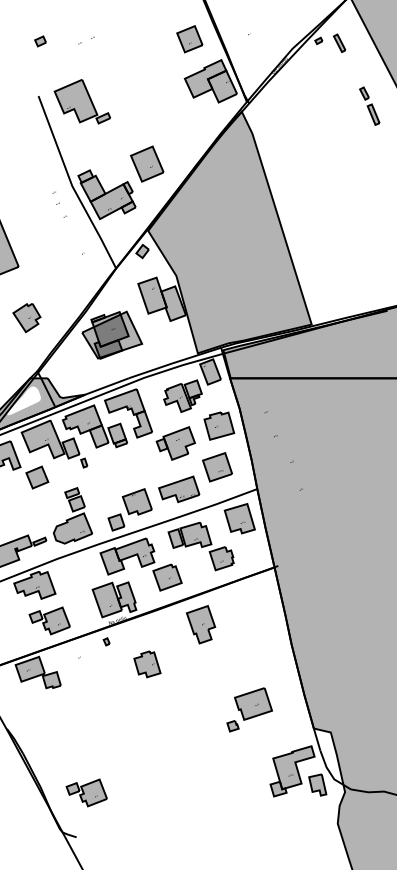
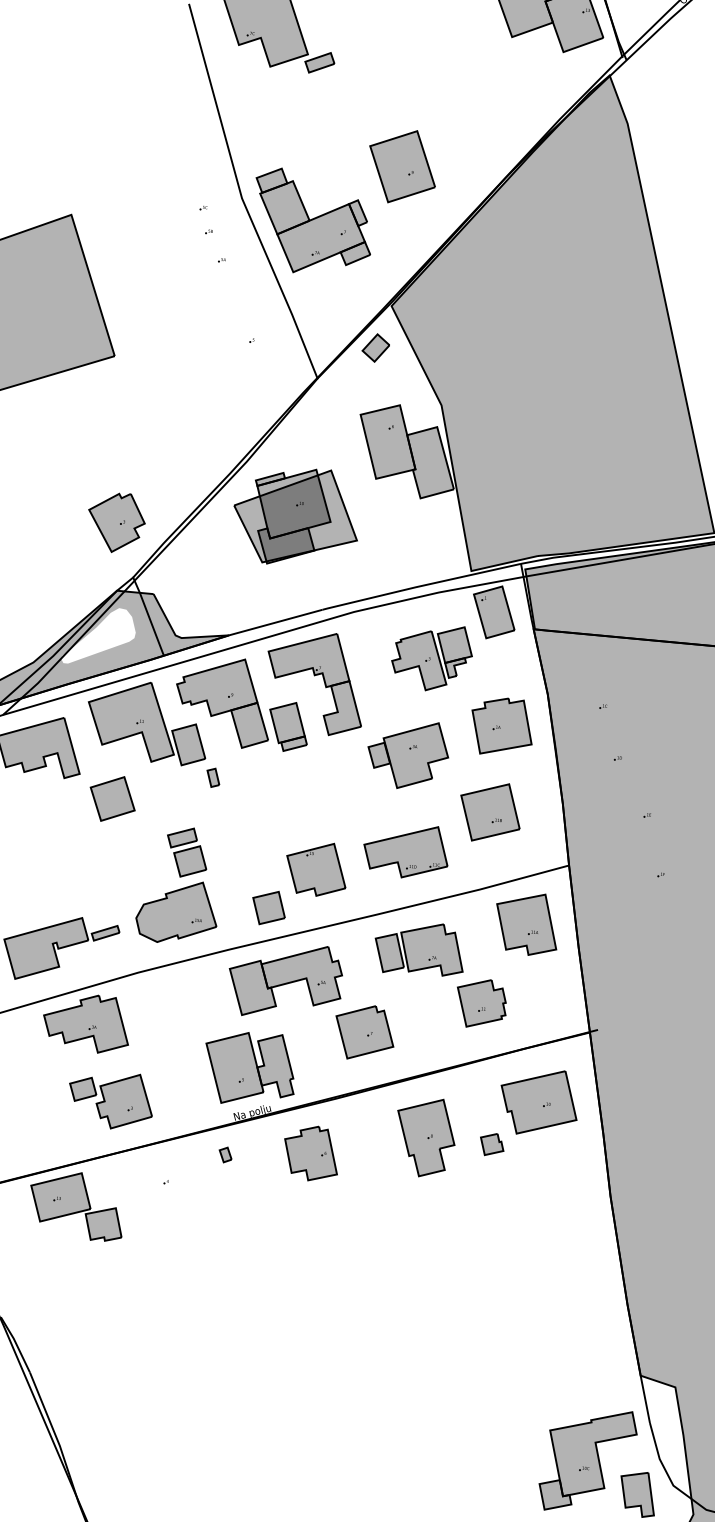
part: (26, 318) -> (115, 523), moved
part: (147, 664) -> (311, 1153), moved
part: (249, 709) -> (529, 1112), moved
part: (86, 792) -> (154, 1465), removed

